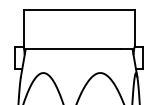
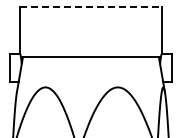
line: (78, 9) -> (90, 6), solid -> dashed

